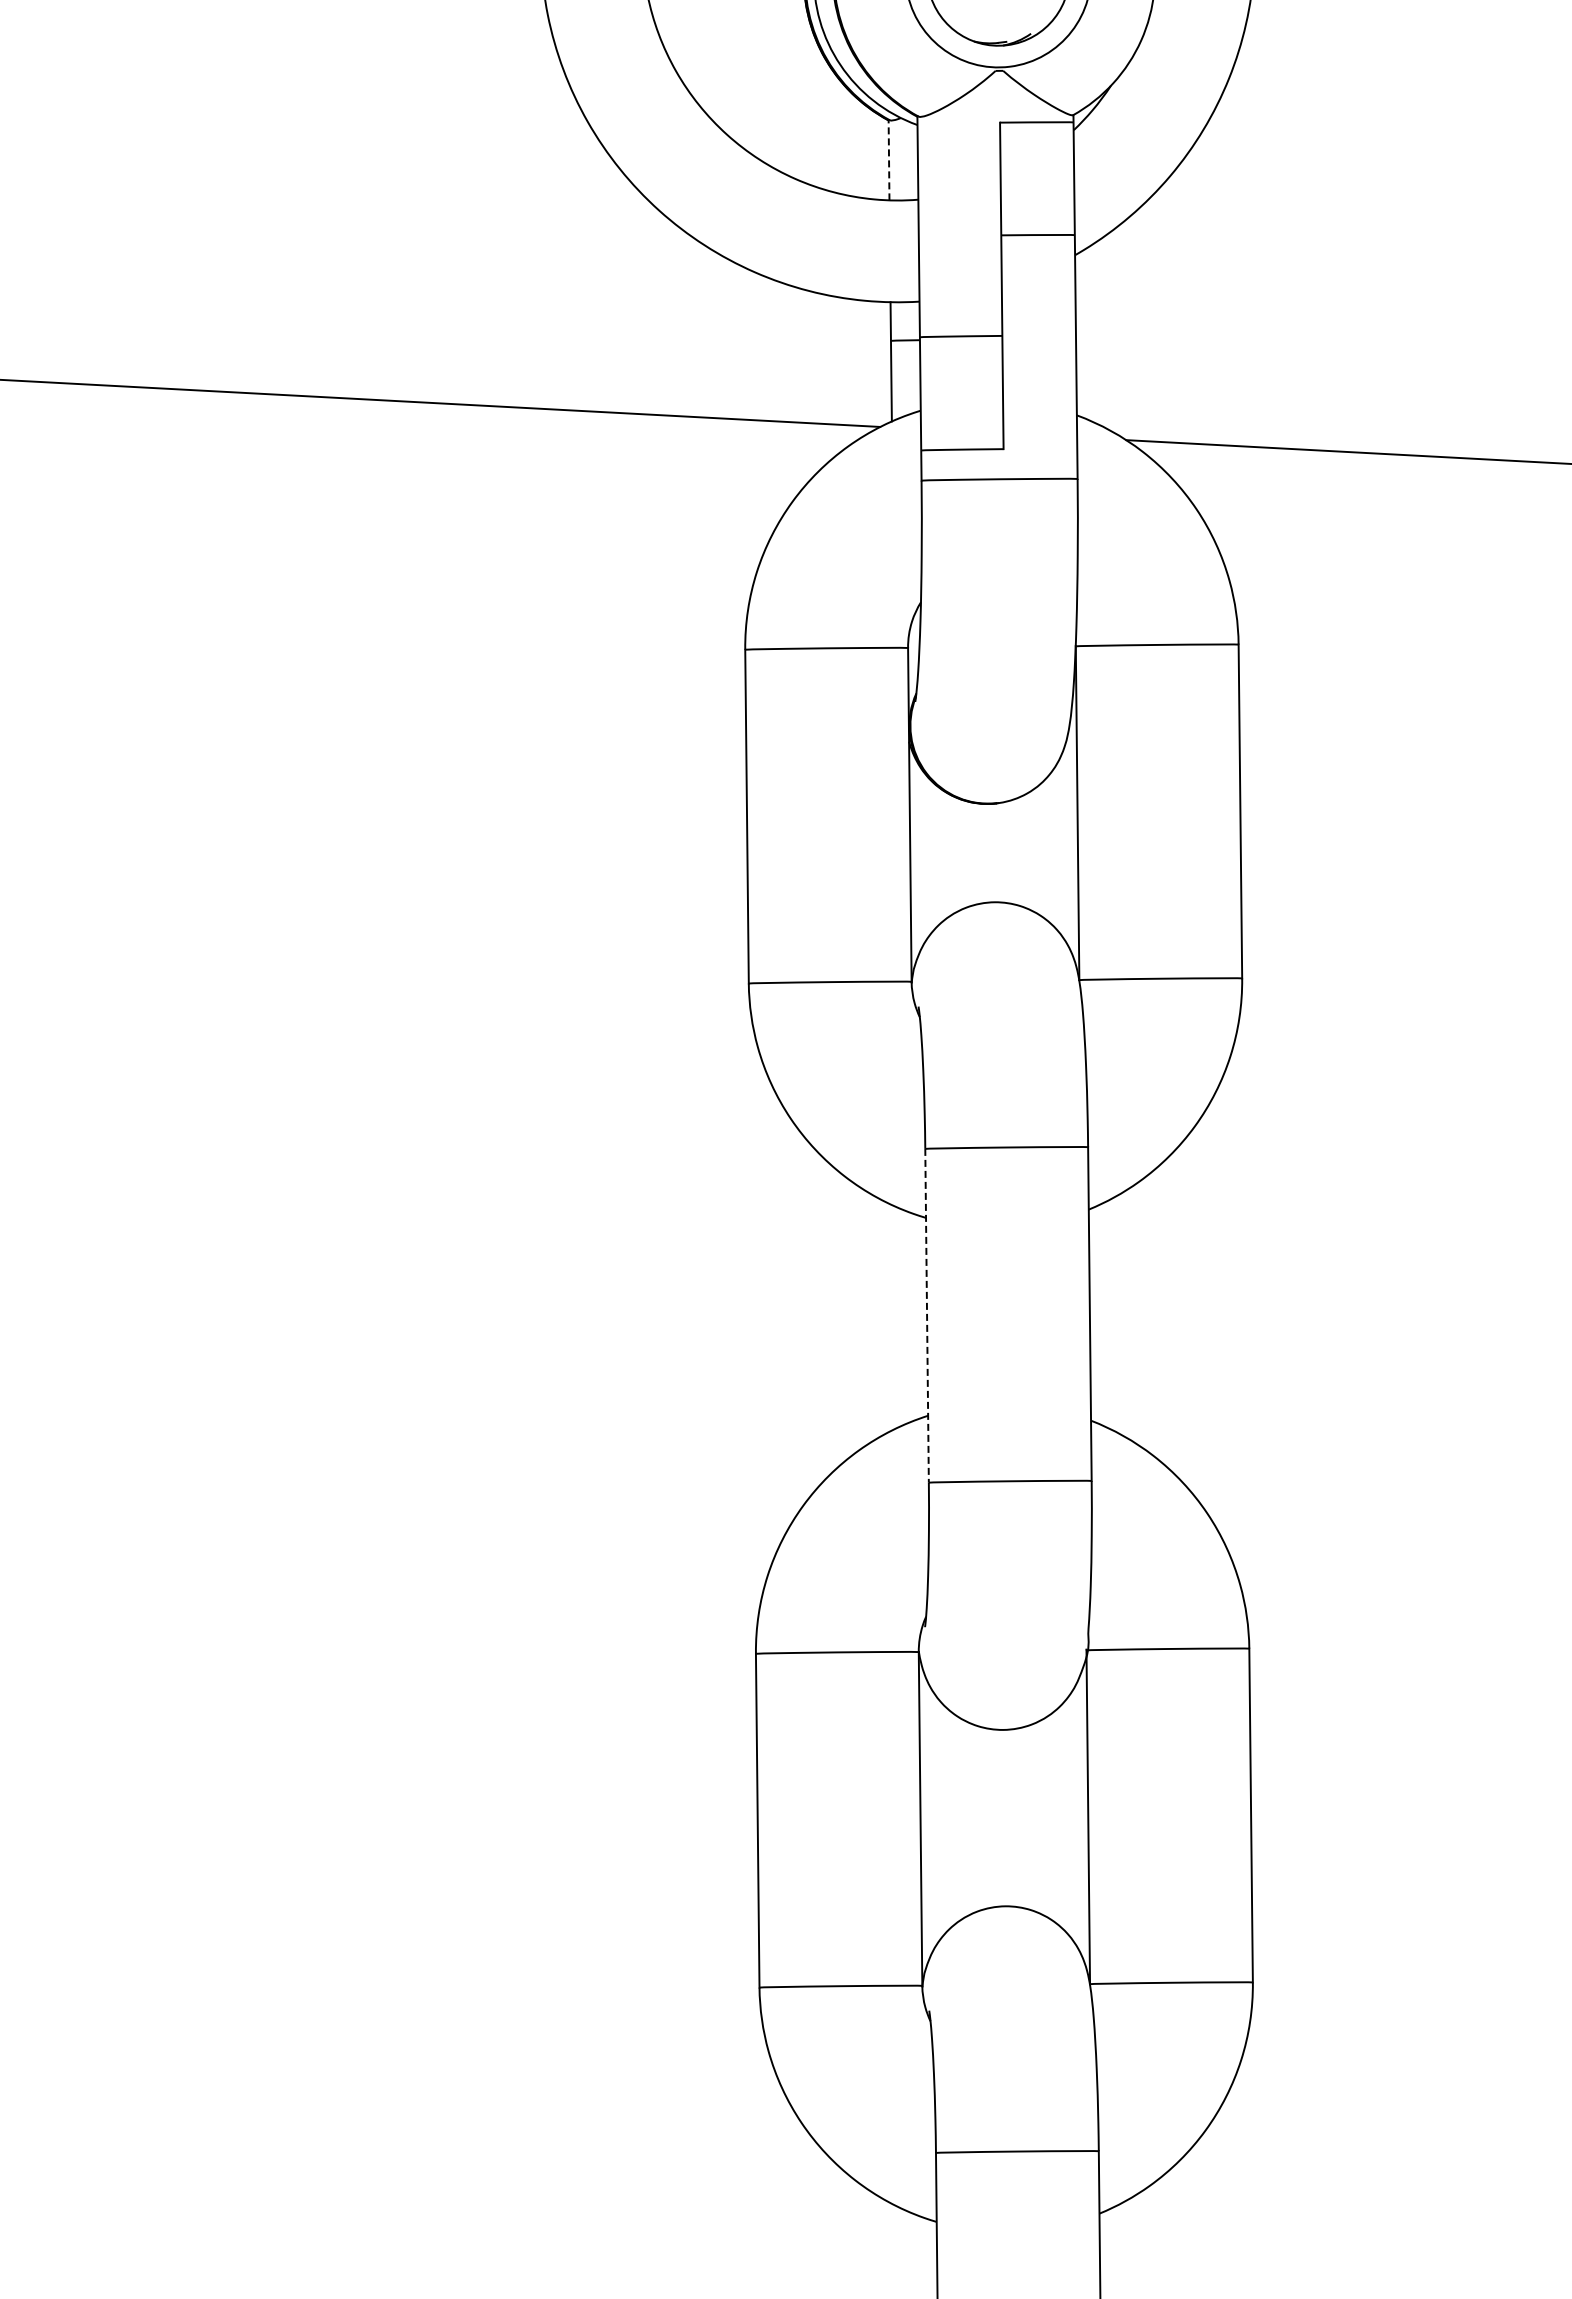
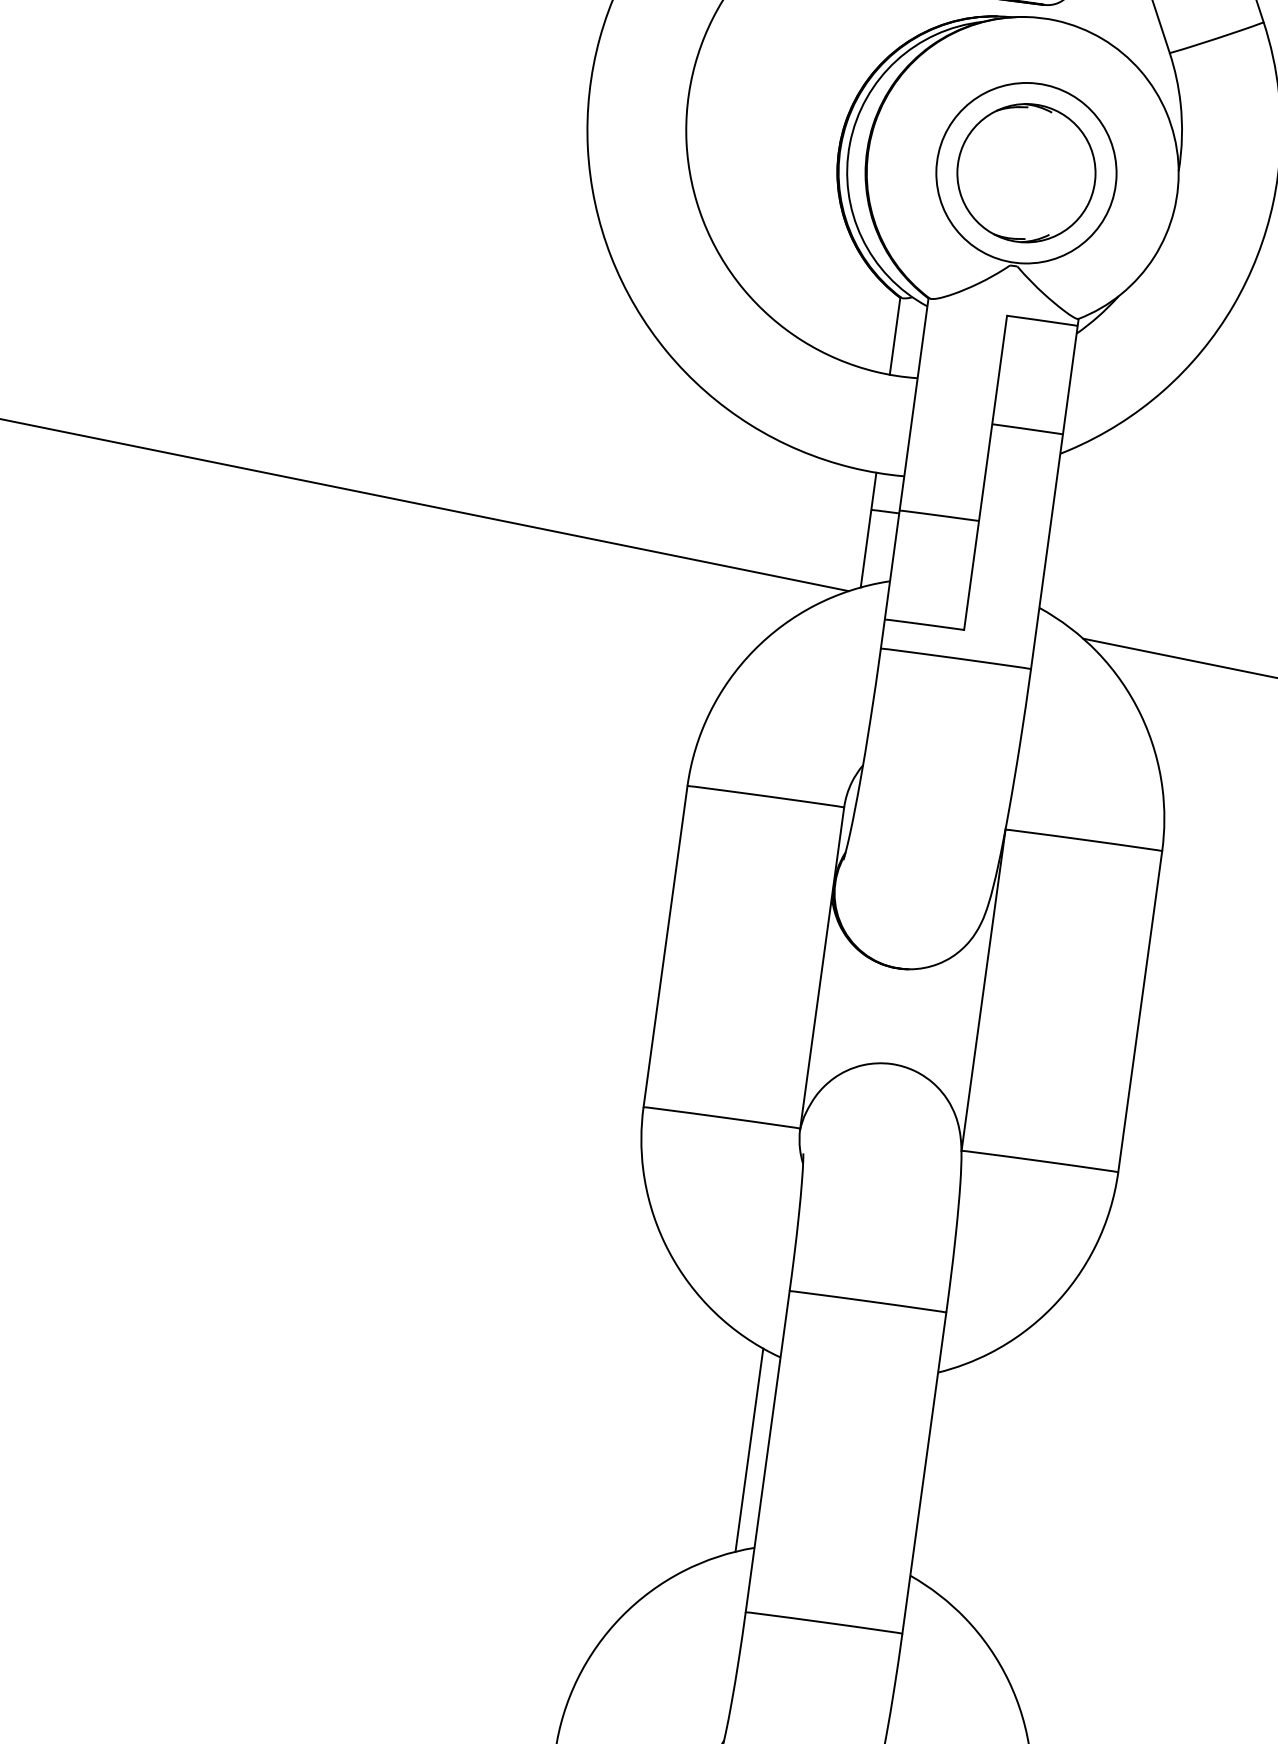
line: (889, 159) -> (895, 335), dashed -> solid
line: (927, 1315) -> (768, 1451), dashed -> solid
line: (908, 1316) -> (749, 1449), added

